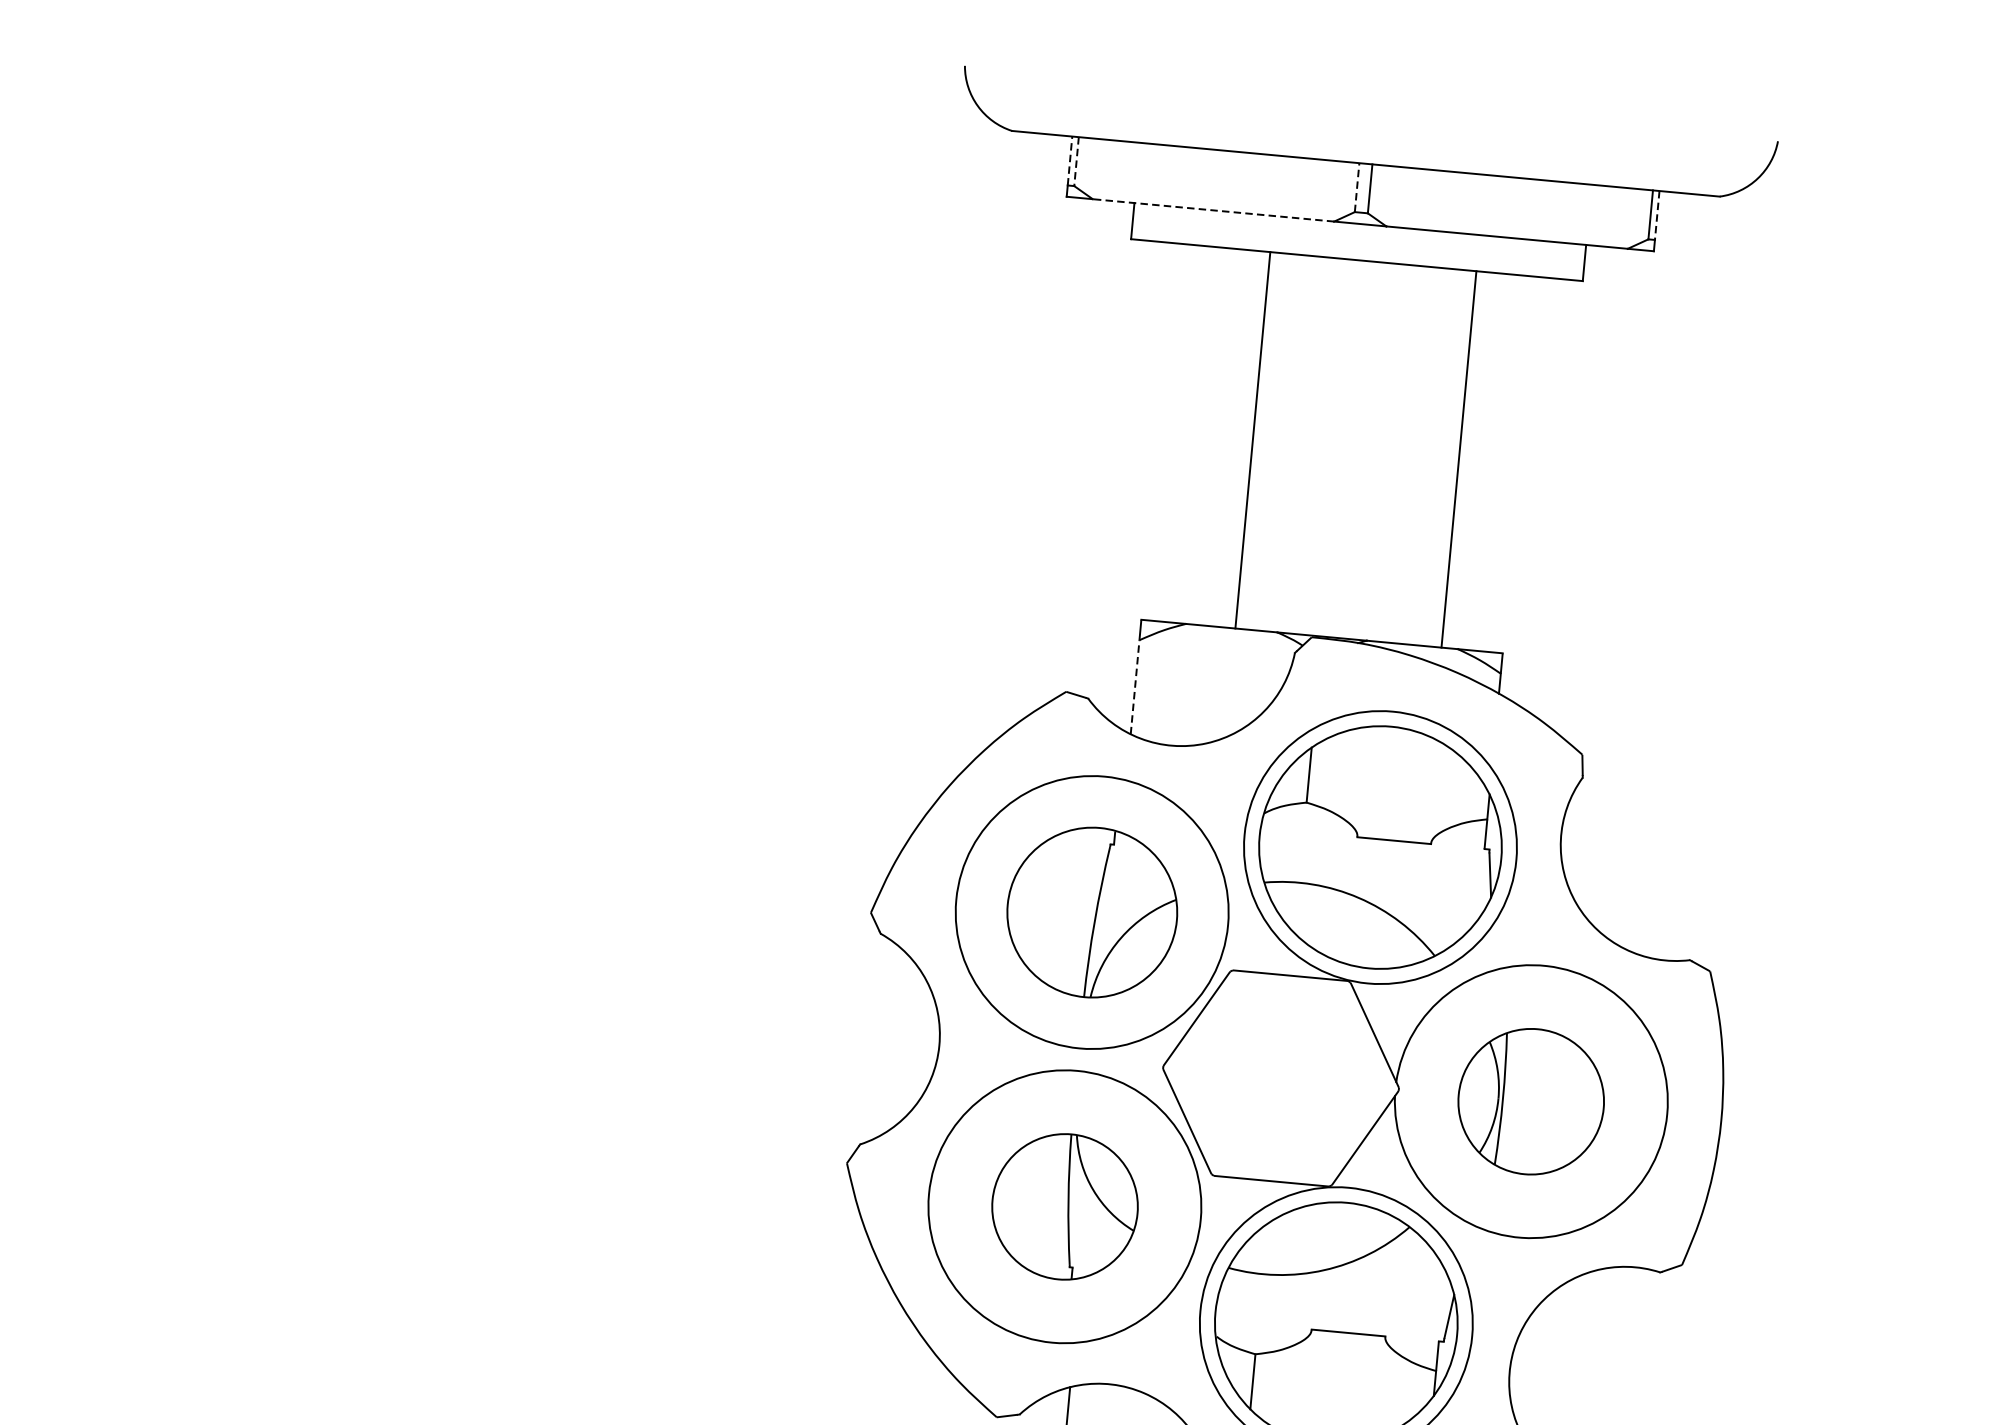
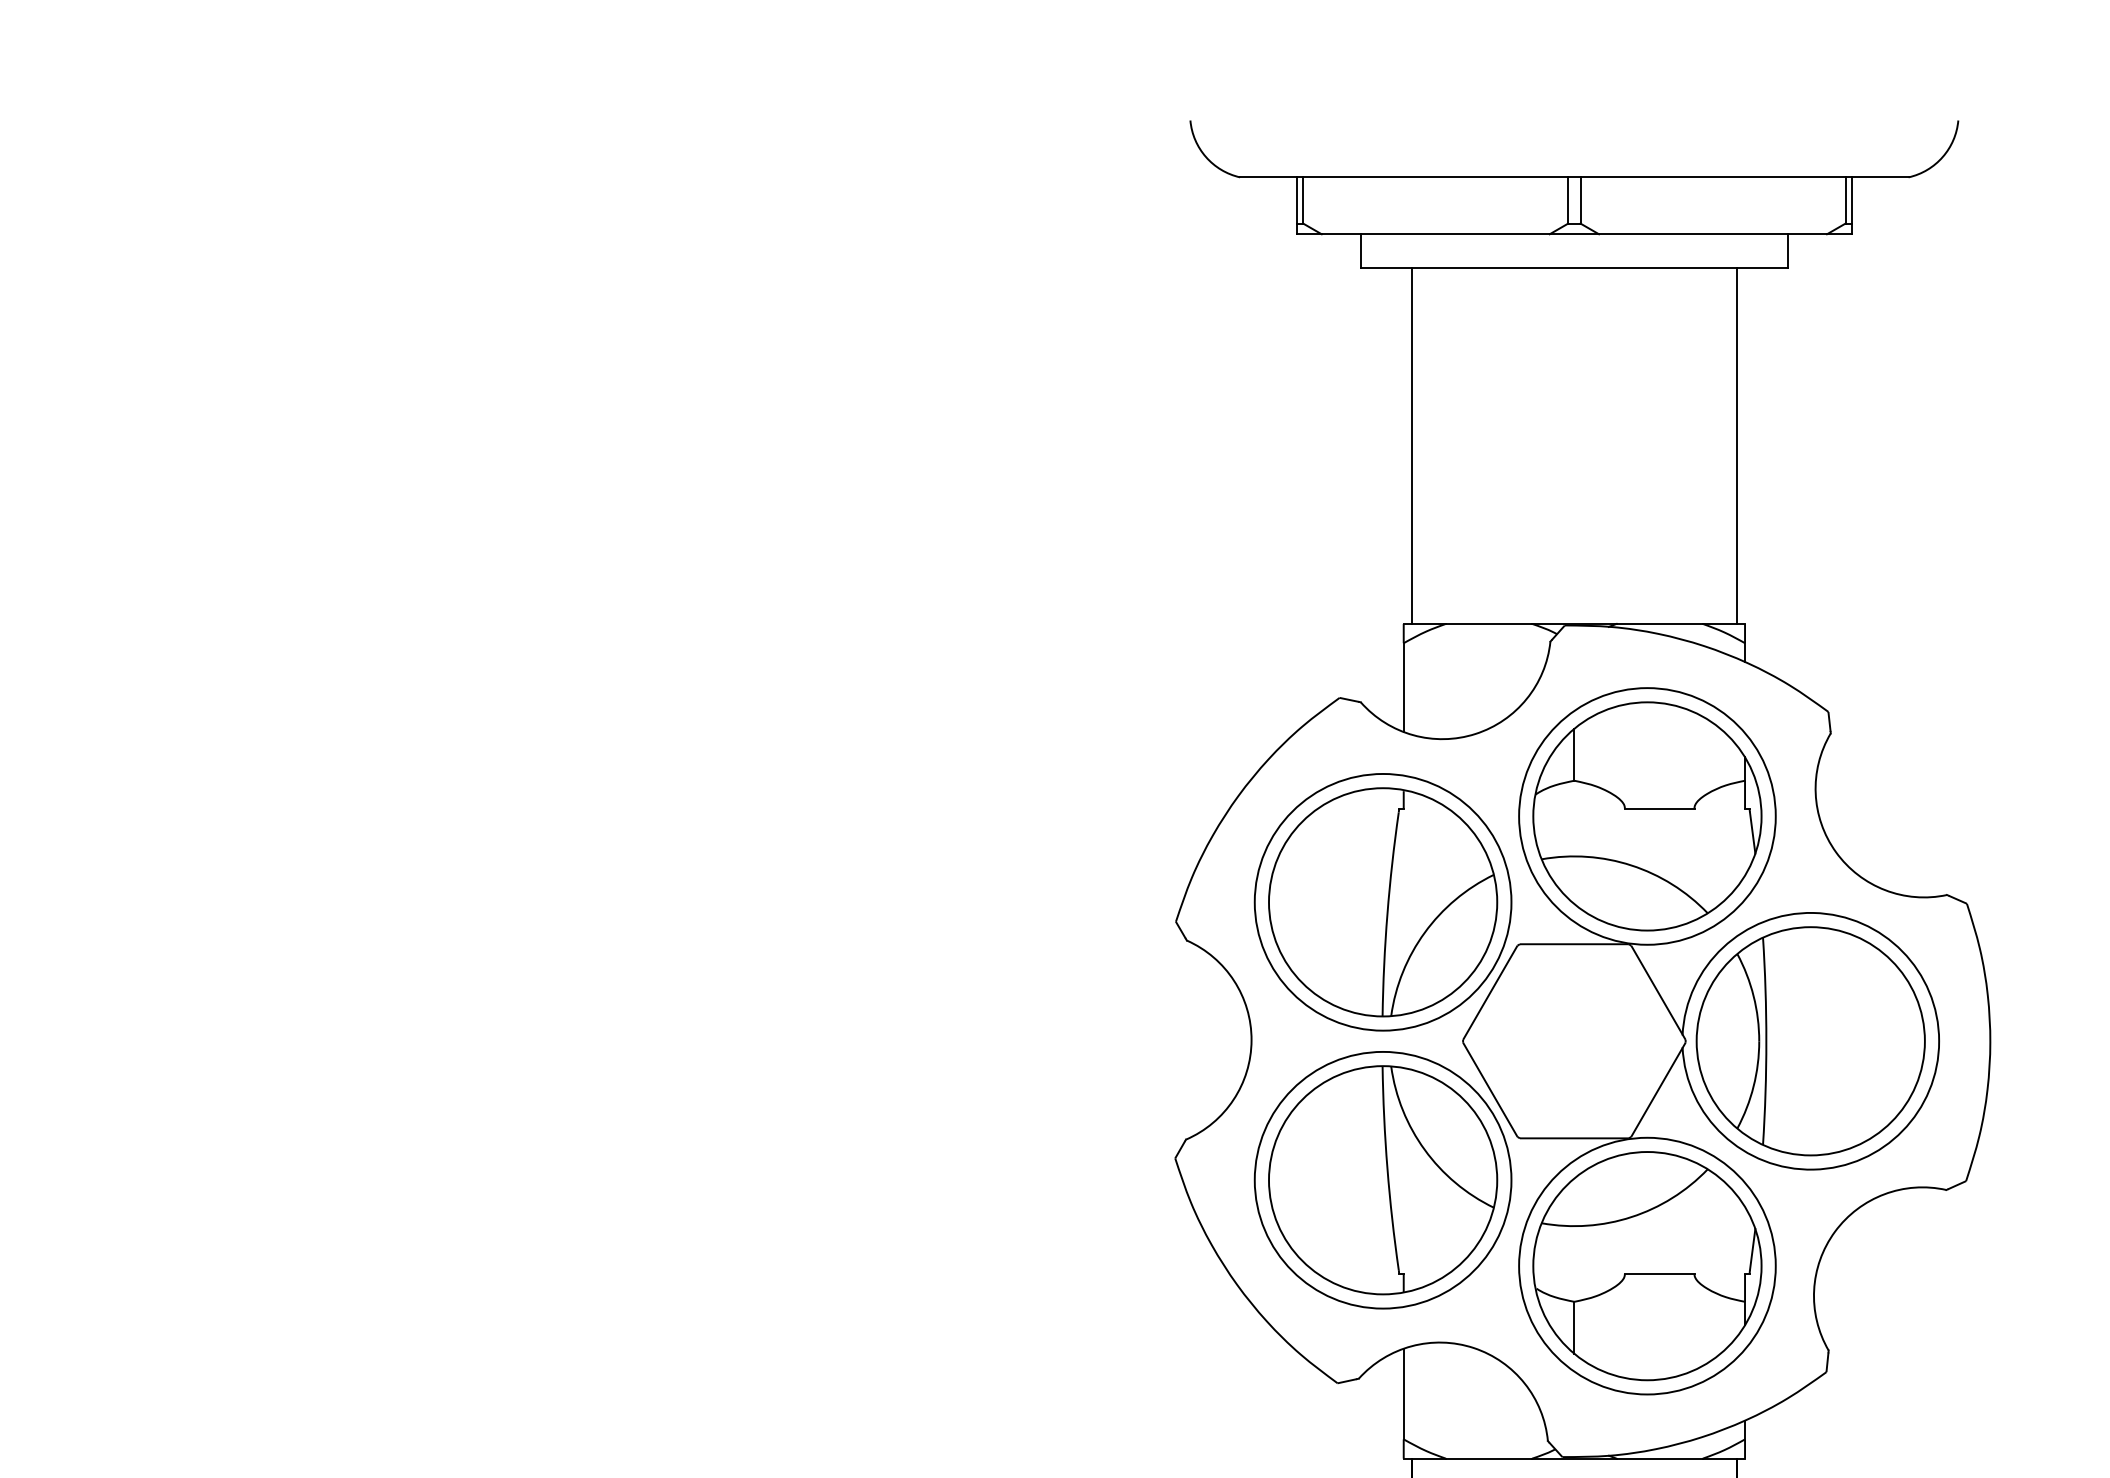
line: (1070, 161) -> (1297, 200), dashed -> solid
line: (1076, 161) -> (1303, 200), dashed -> solid
line: (1357, 187) -> (1568, 200), dashed -> solid
line: (1213, 210) -> (1435, 234), dashed -> solid
line: (1657, 215) -> (1851, 200), dashed -> solid
line: (1252, 439) -> (1411, 445), moved
line: (1459, 458) -> (1737, 445), moved
line: (1134, 687) -> (1403, 687), dashed -> solid
part: (1092, 912) -> (1383, 902), size x1.43
part: (1531, 1101) -> (1810, 1041), size x1.67
part: (1065, 1207) -> (1383, 1180), size x1.67

